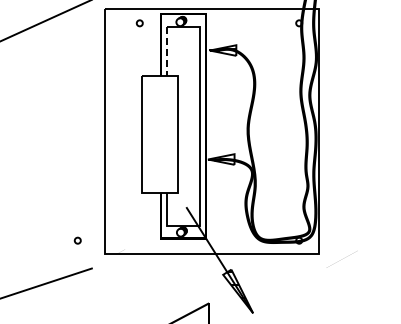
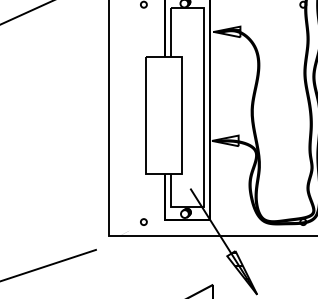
line: (166, 51) -> (170, 32), dashed -> solid
circle: (77, 240) -> (143, 221), moved

